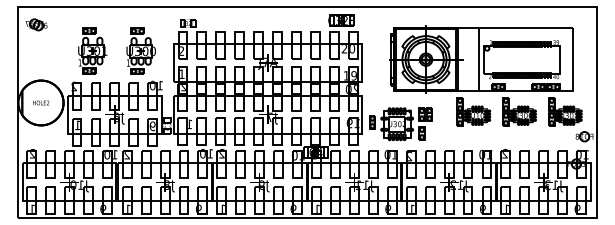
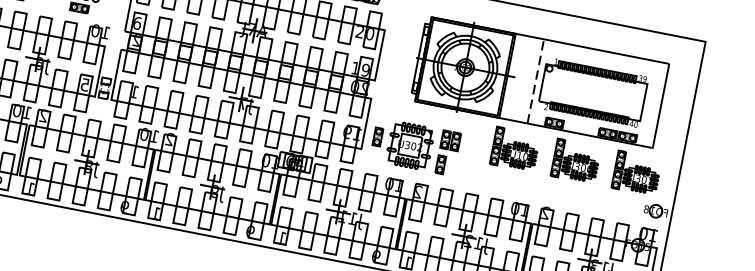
line: (479, 59) -> (536, 81), solid -> dashed
text: (182, 74) -> (138, 23), 1 -> 6
text: (152, 125) -> (84, 83), 9 -> 5

